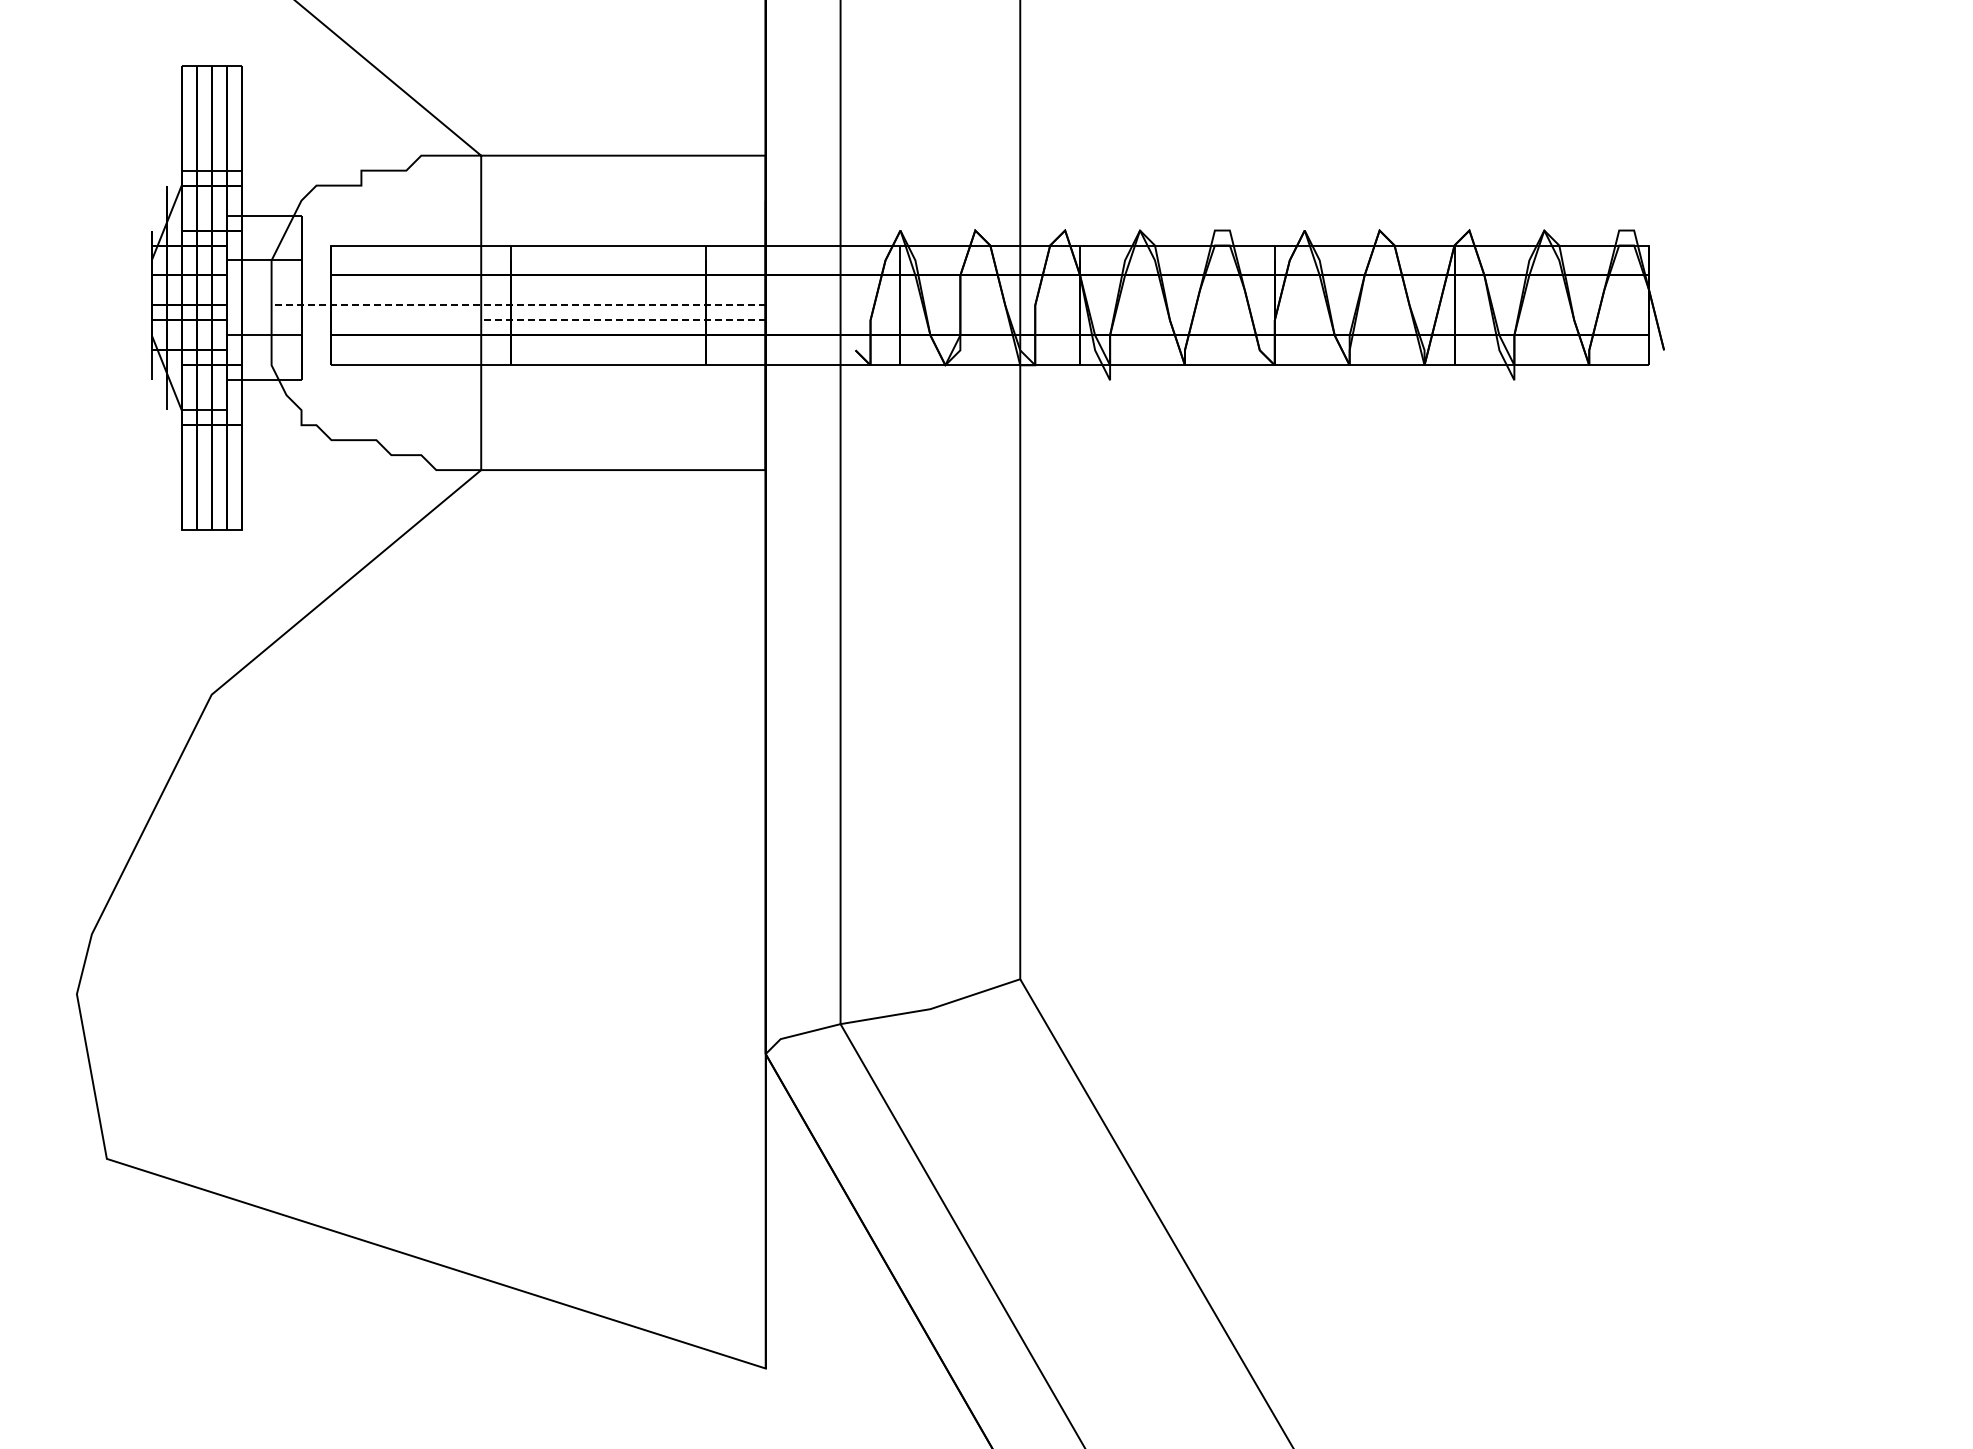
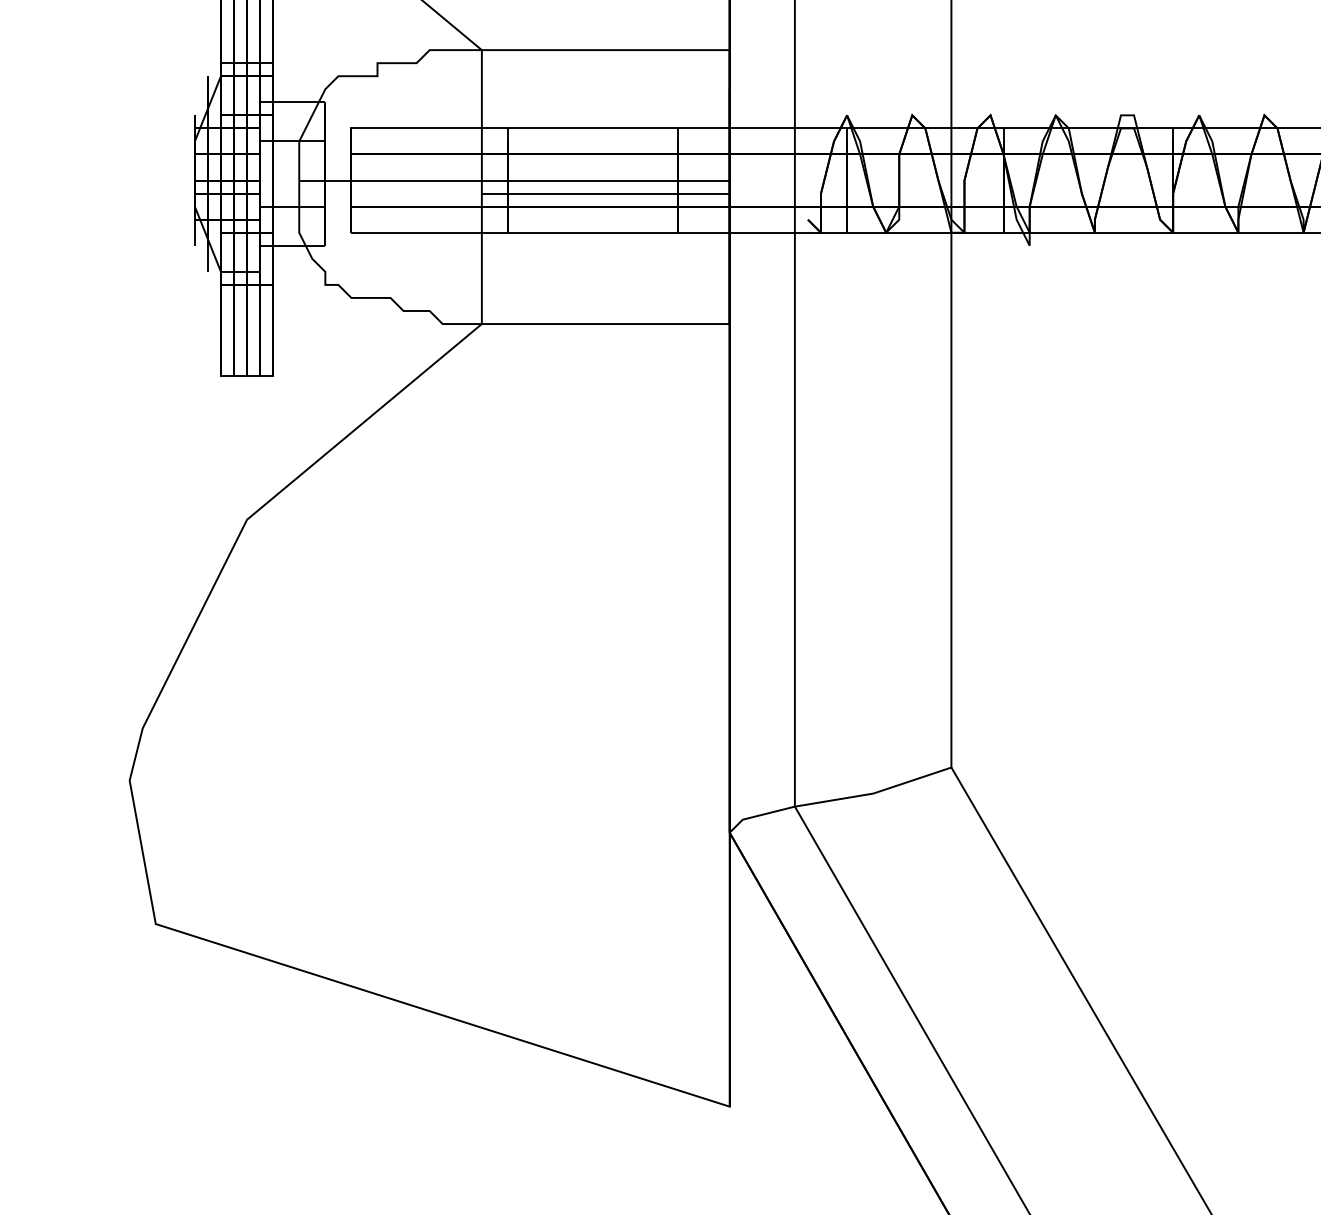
line: (518, 305) -> (514, 180), dashed -> solid
line: (622, 320) -> (604, 193), dashed -> solid

